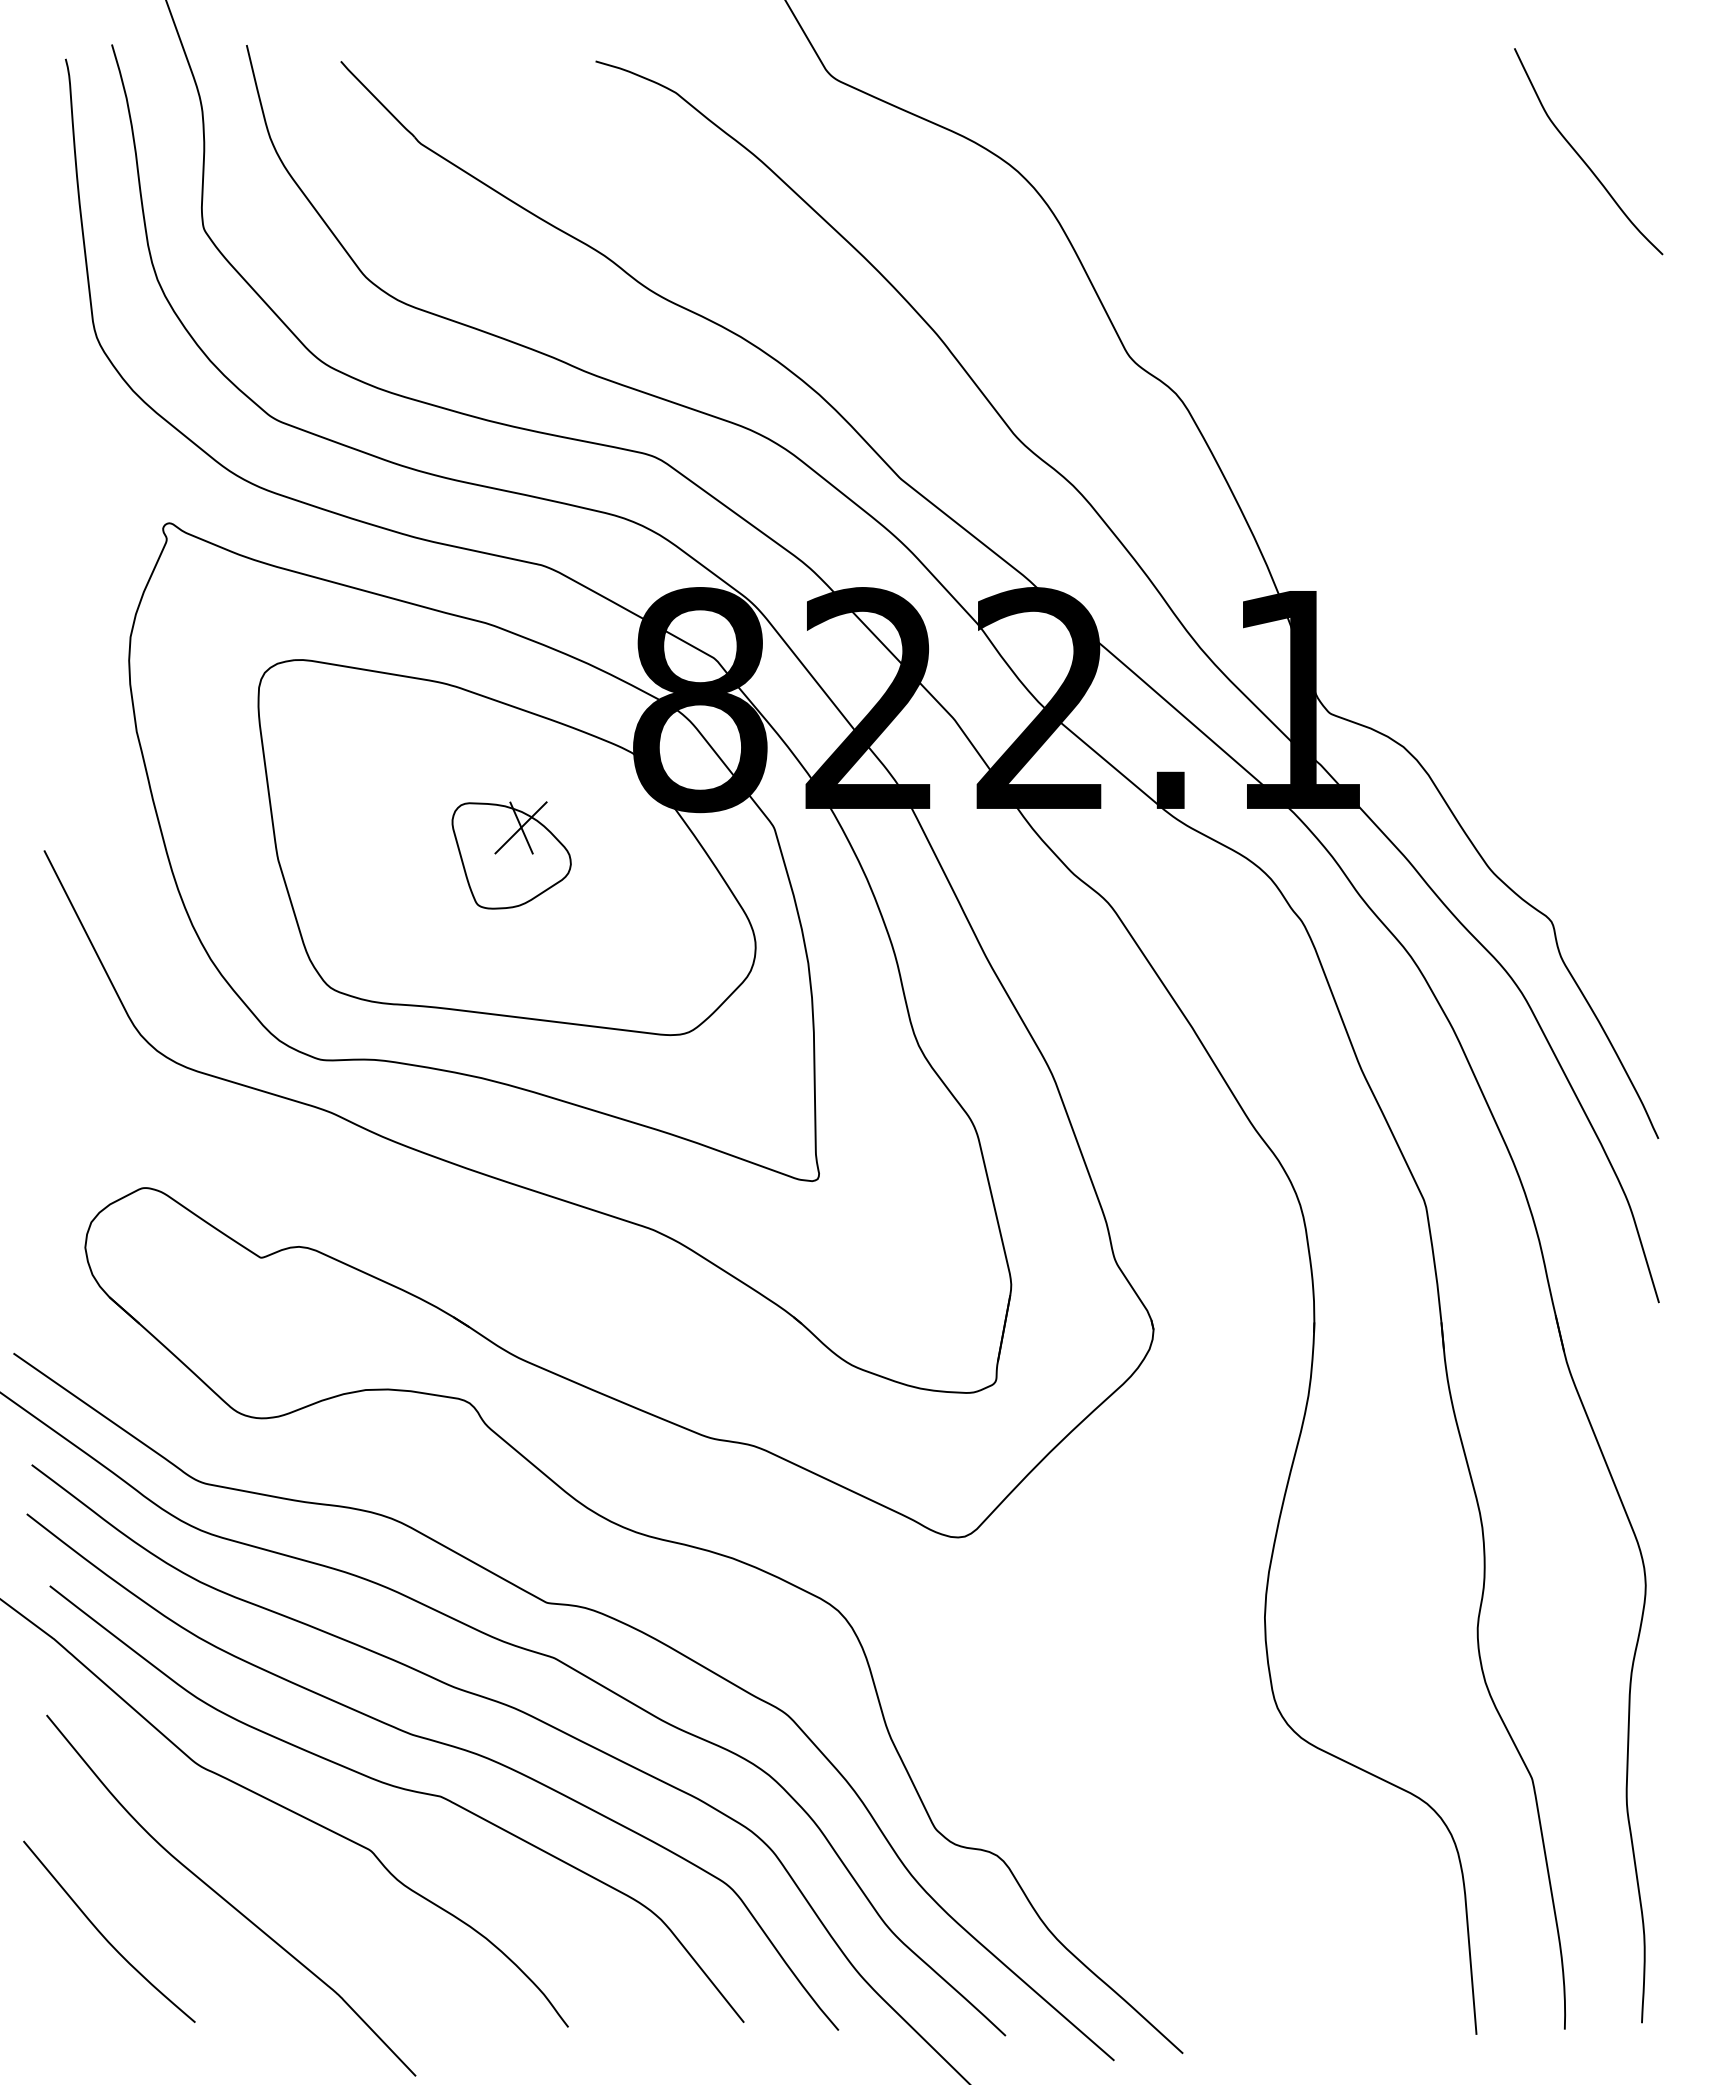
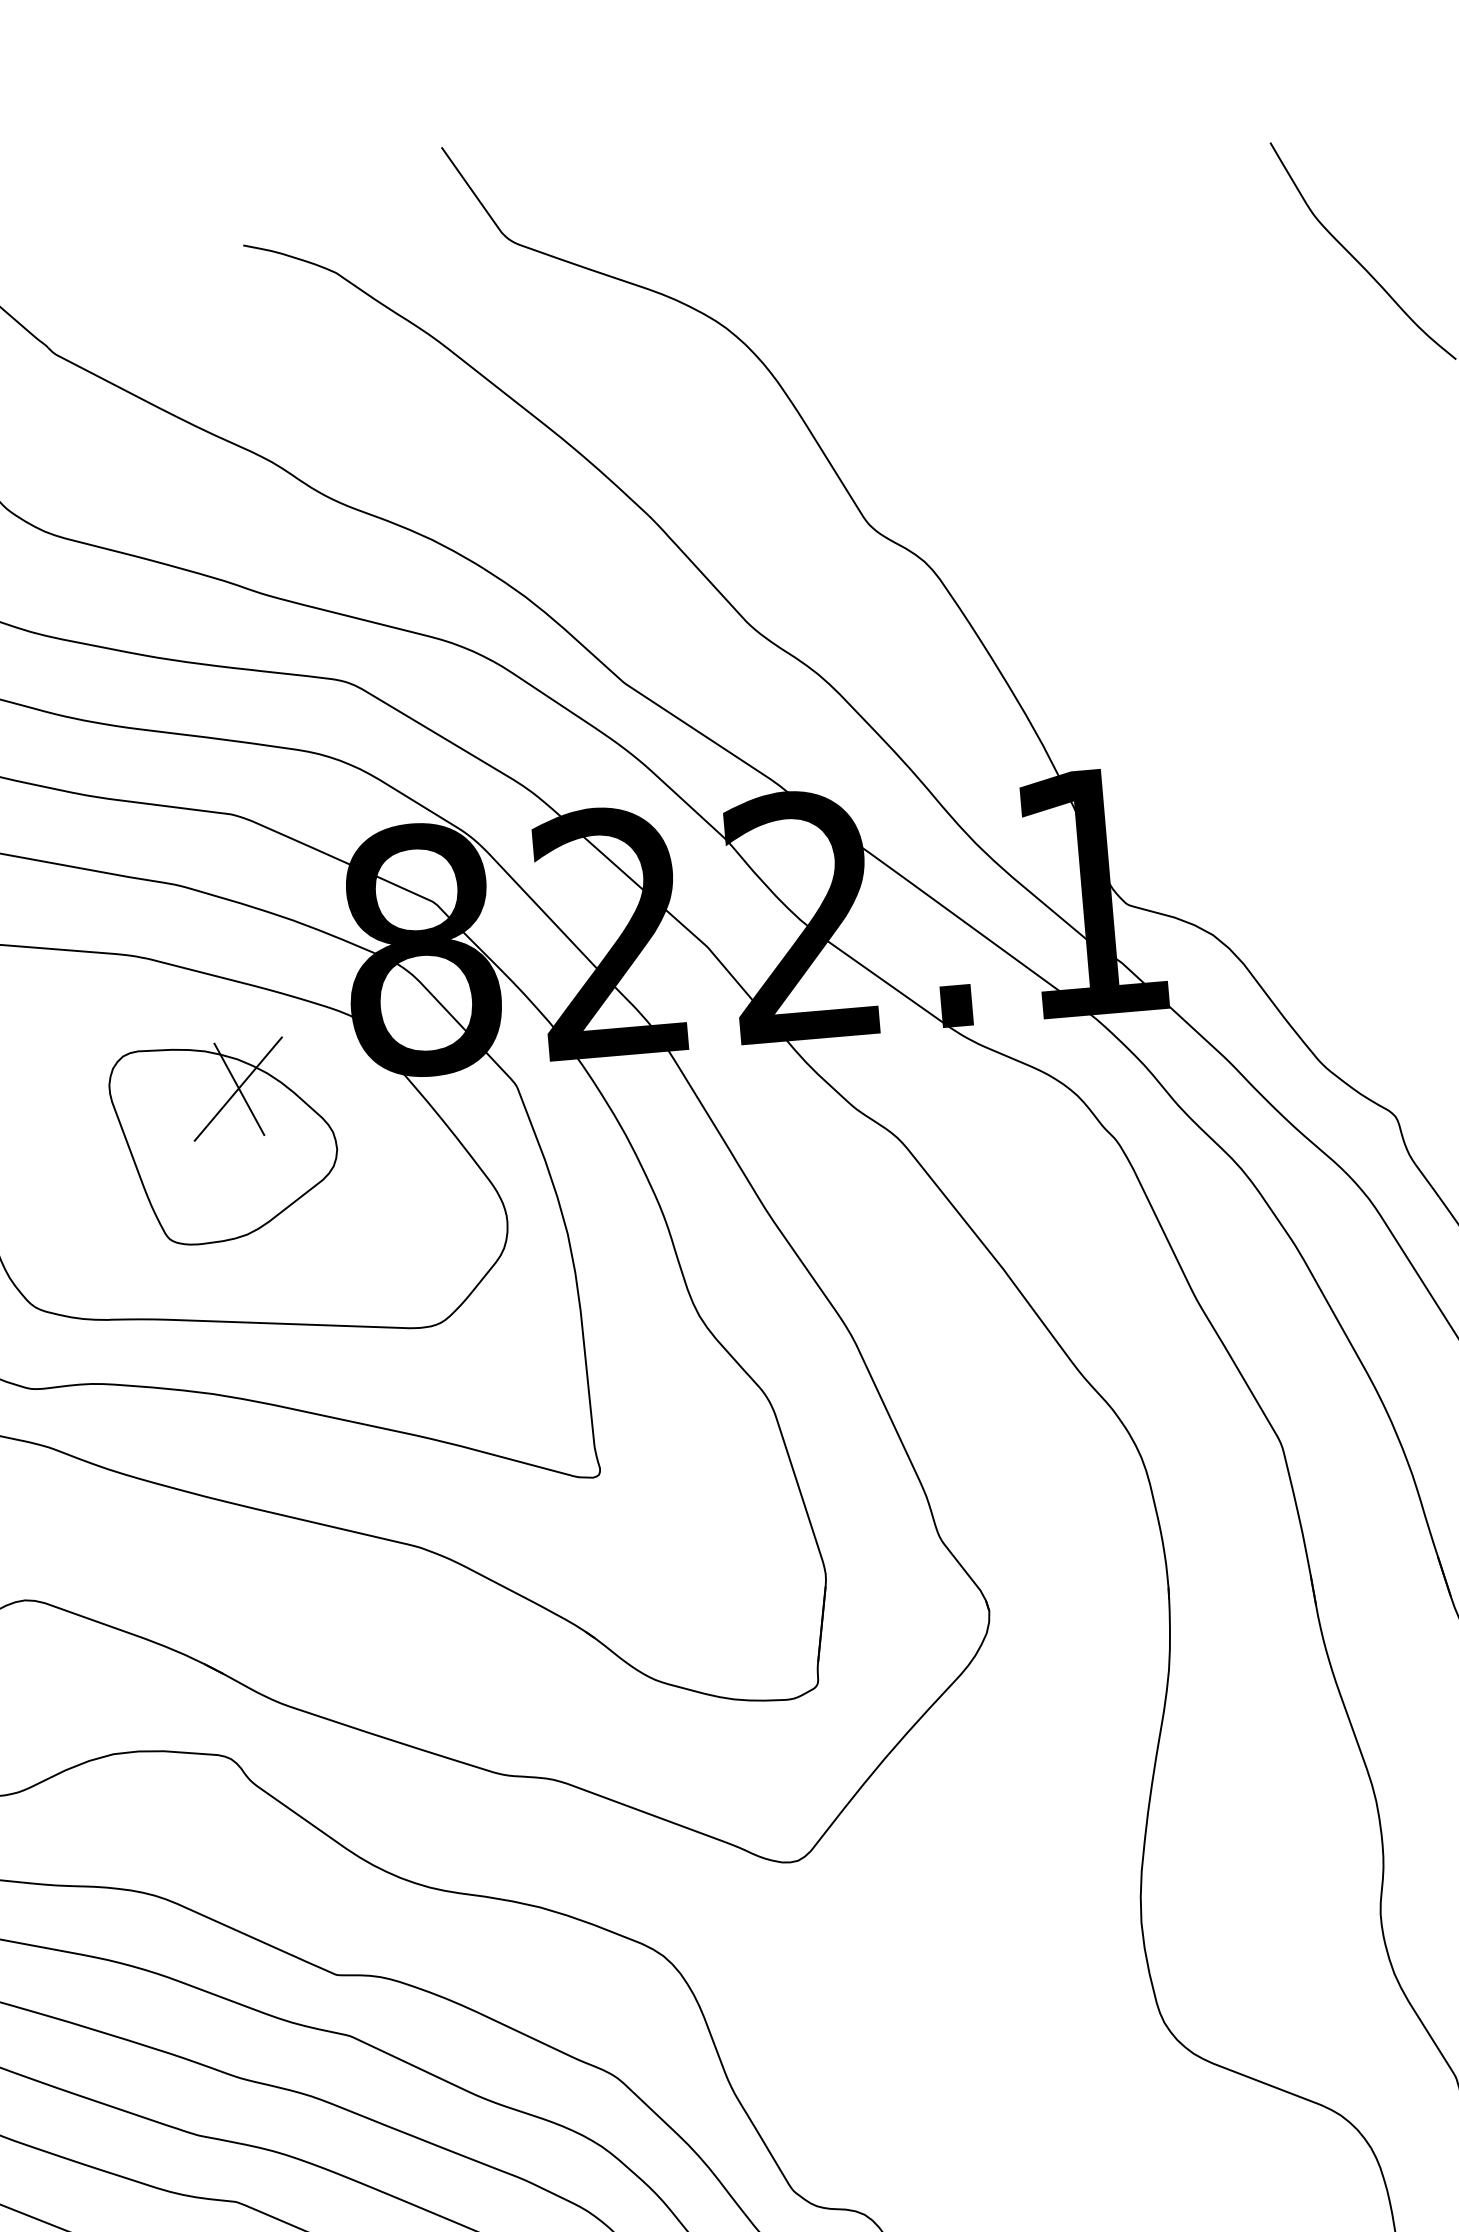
part: (511, 855) -> (225, 1142), size x1.67

